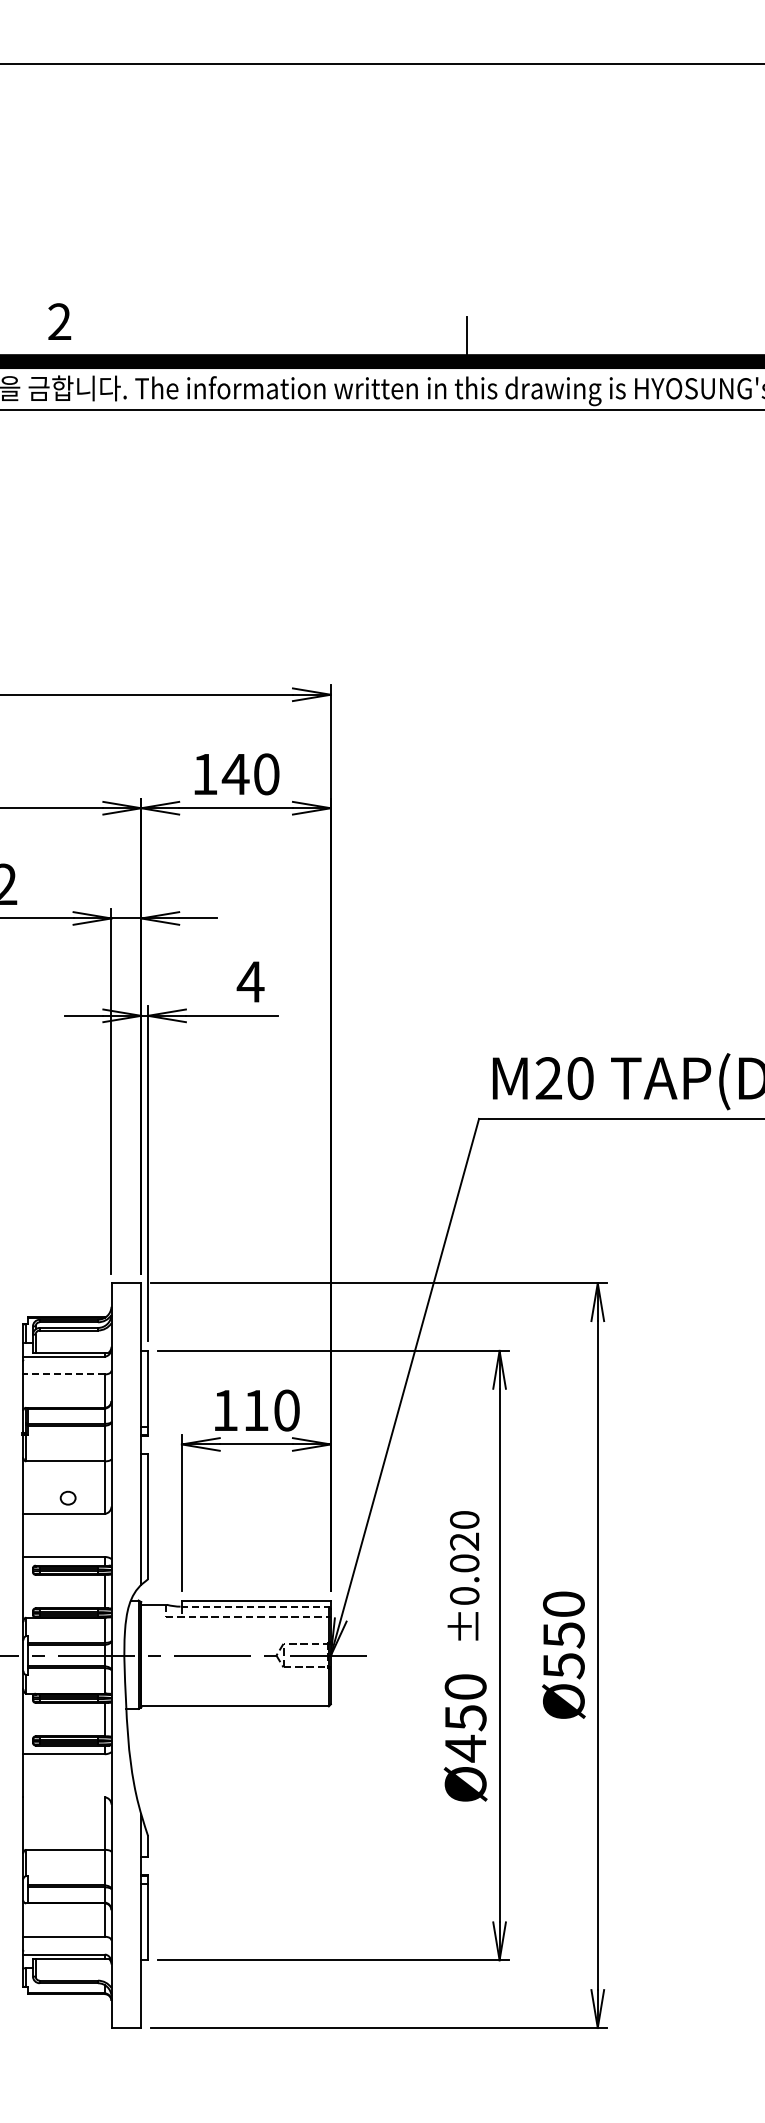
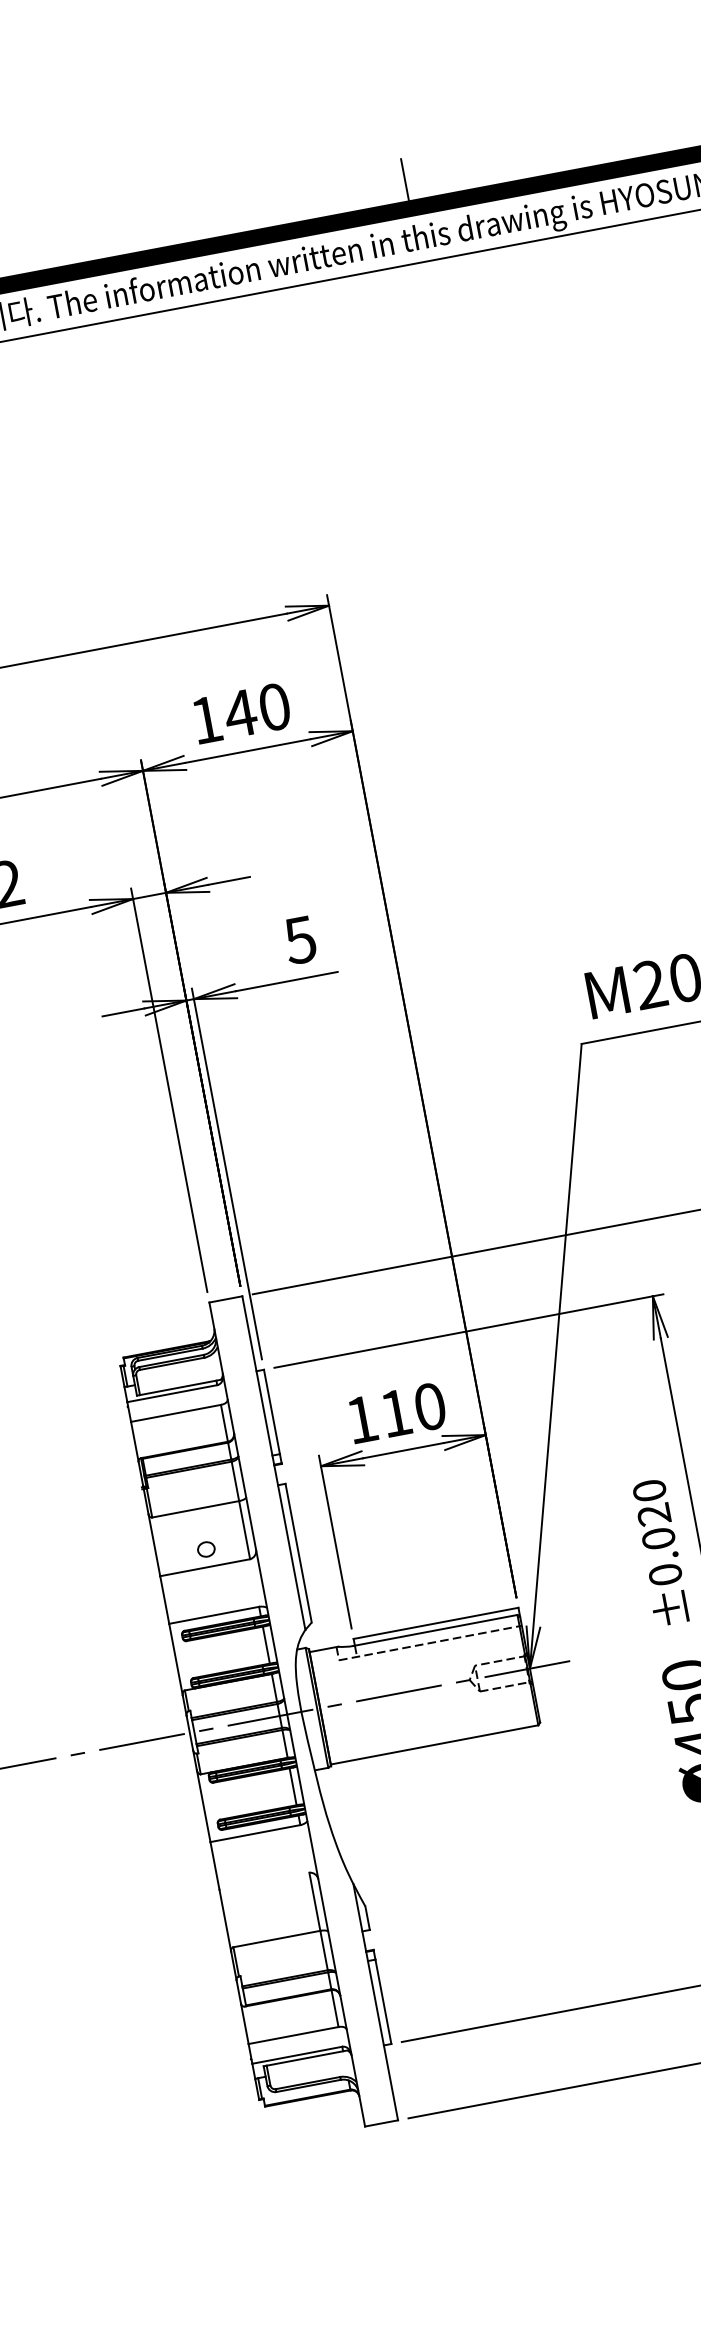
text: (250, 981) -> (300, 939), 4 -> 5
line: (64, 1374) -> (176, 1413), dashed -> solid
line: (255, 1606) -> (436, 1630), dashed -> solid

